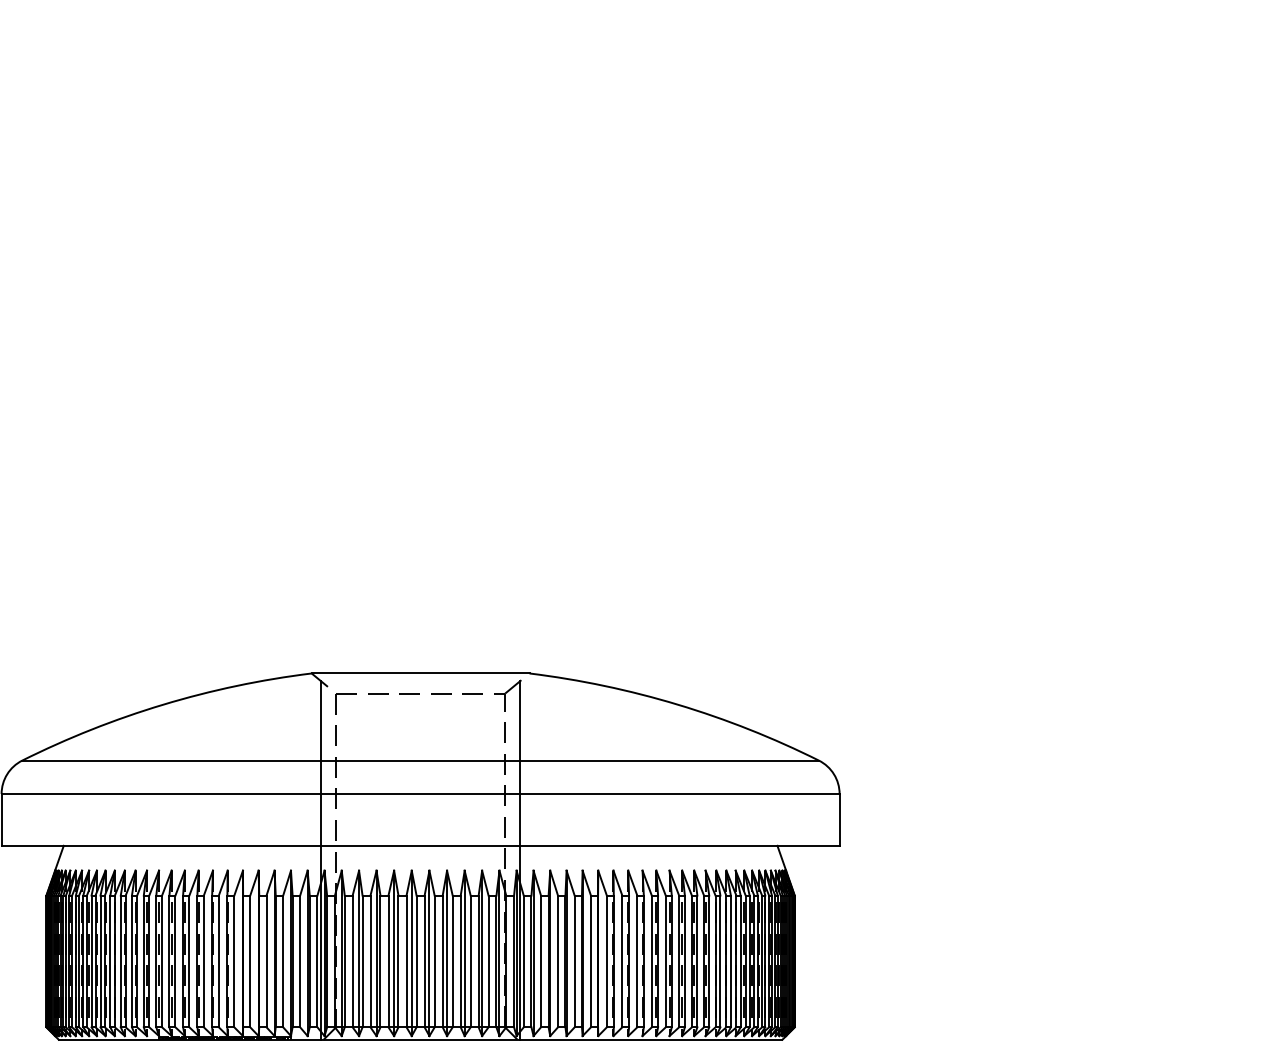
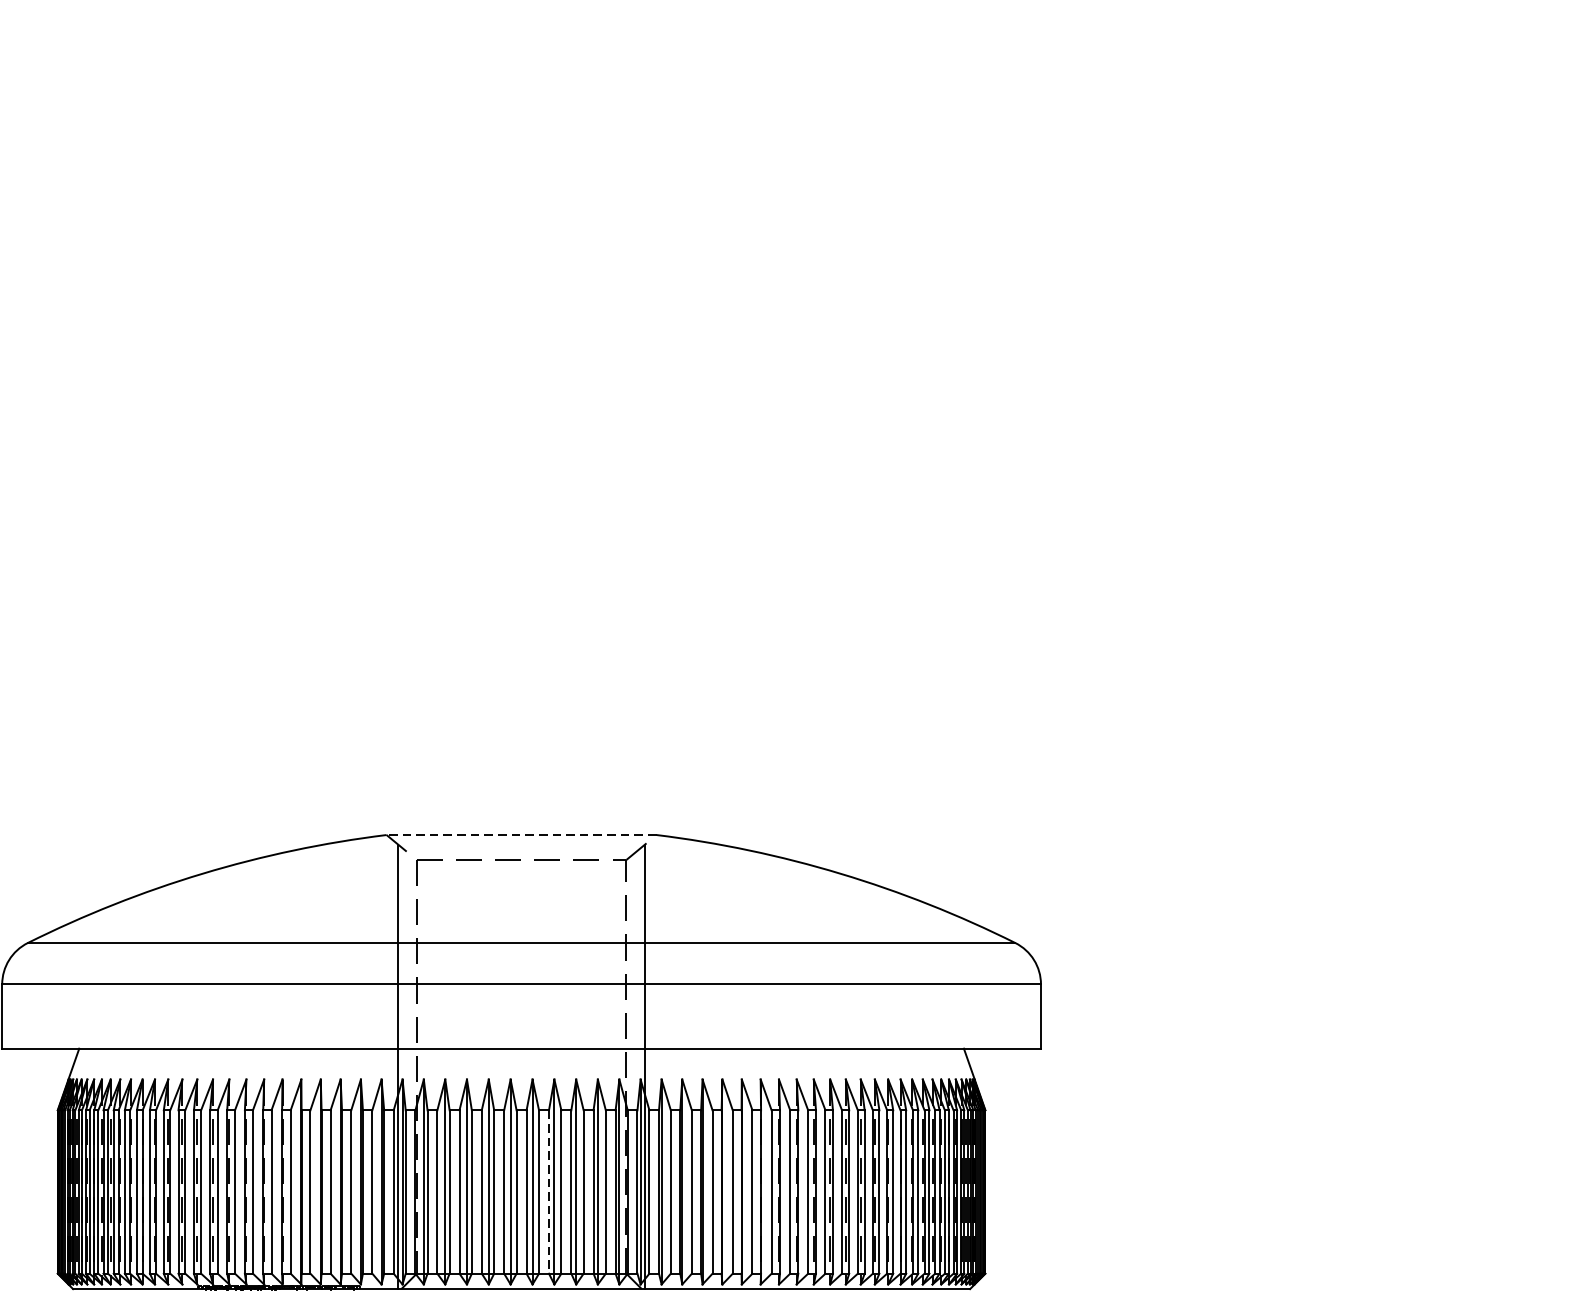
line: (420, 673) -> (521, 835), solid -> dashed
line: (442, 961) -> (548, 1192), solid -> dashed

